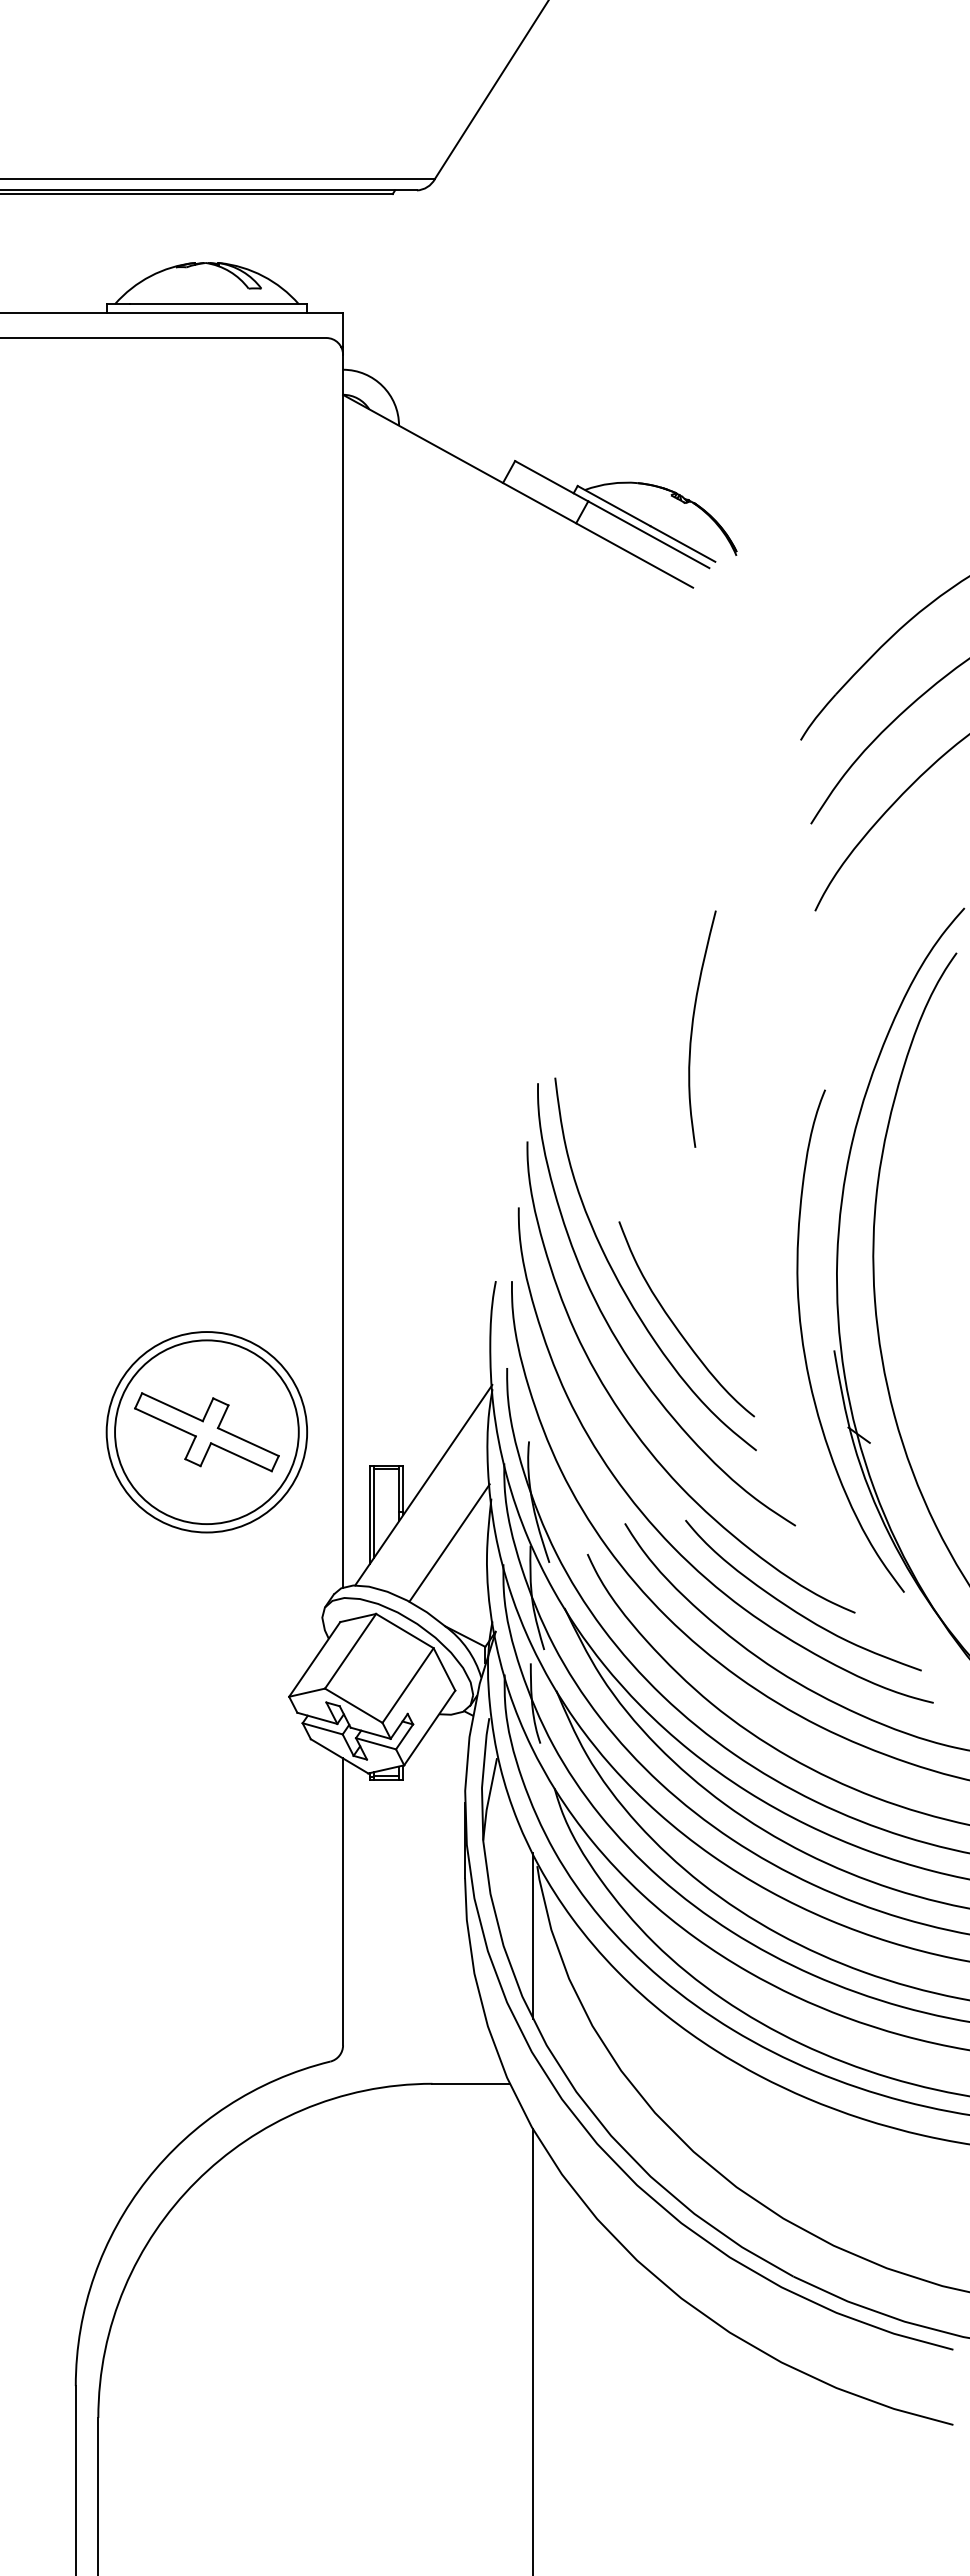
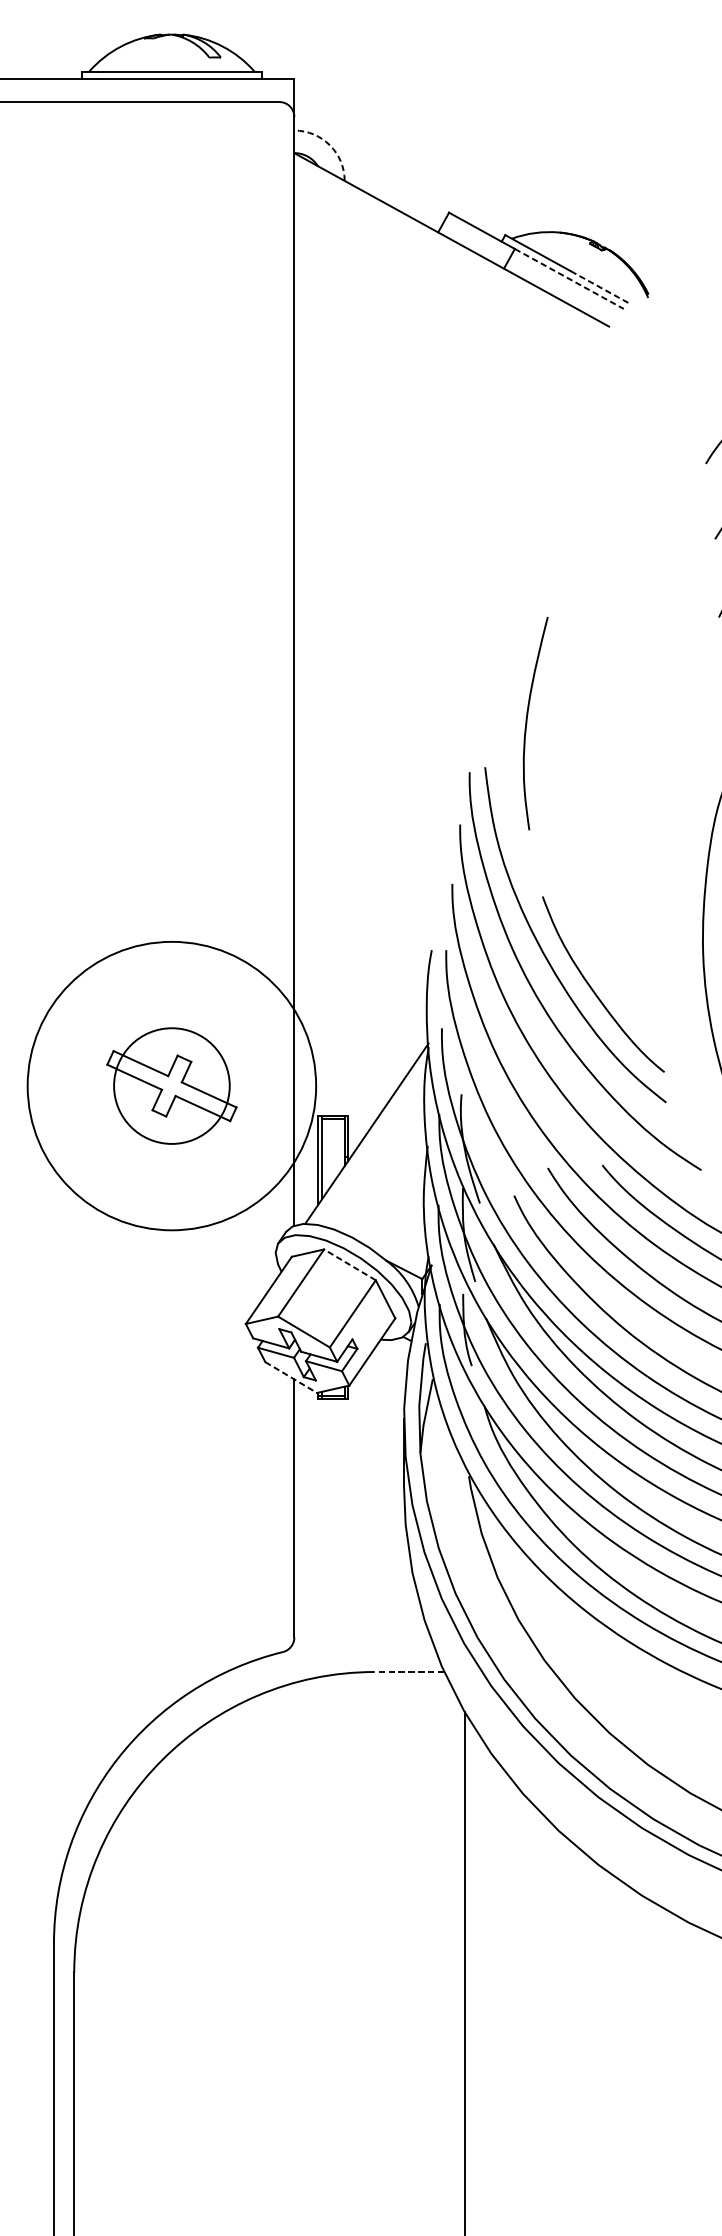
arc: (382, 386) -> (329, 145), solid -> dashed
line: (649, 534) -> (569, 278), solid -> dashed
line: (682, 543) -> (599, 286), solid -> dashed
curve: (693, 1026) -> (527, 721), moved
circle: (206, 1432) -> (171, 1086), size x0.7
circle: (206, 1432) -> (171, 1086), size x1.6
line: (449, 1542) -> (390, 1185), removed
line: (404, 1630) -> (349, 1264), solid -> dashed
line: (340, 1756) -> (292, 1377), solid -> dashed
line: (532, 1935) -> (464, 1538), removed
line: (471, 2083) -> (409, 1671), solid -> dashed

